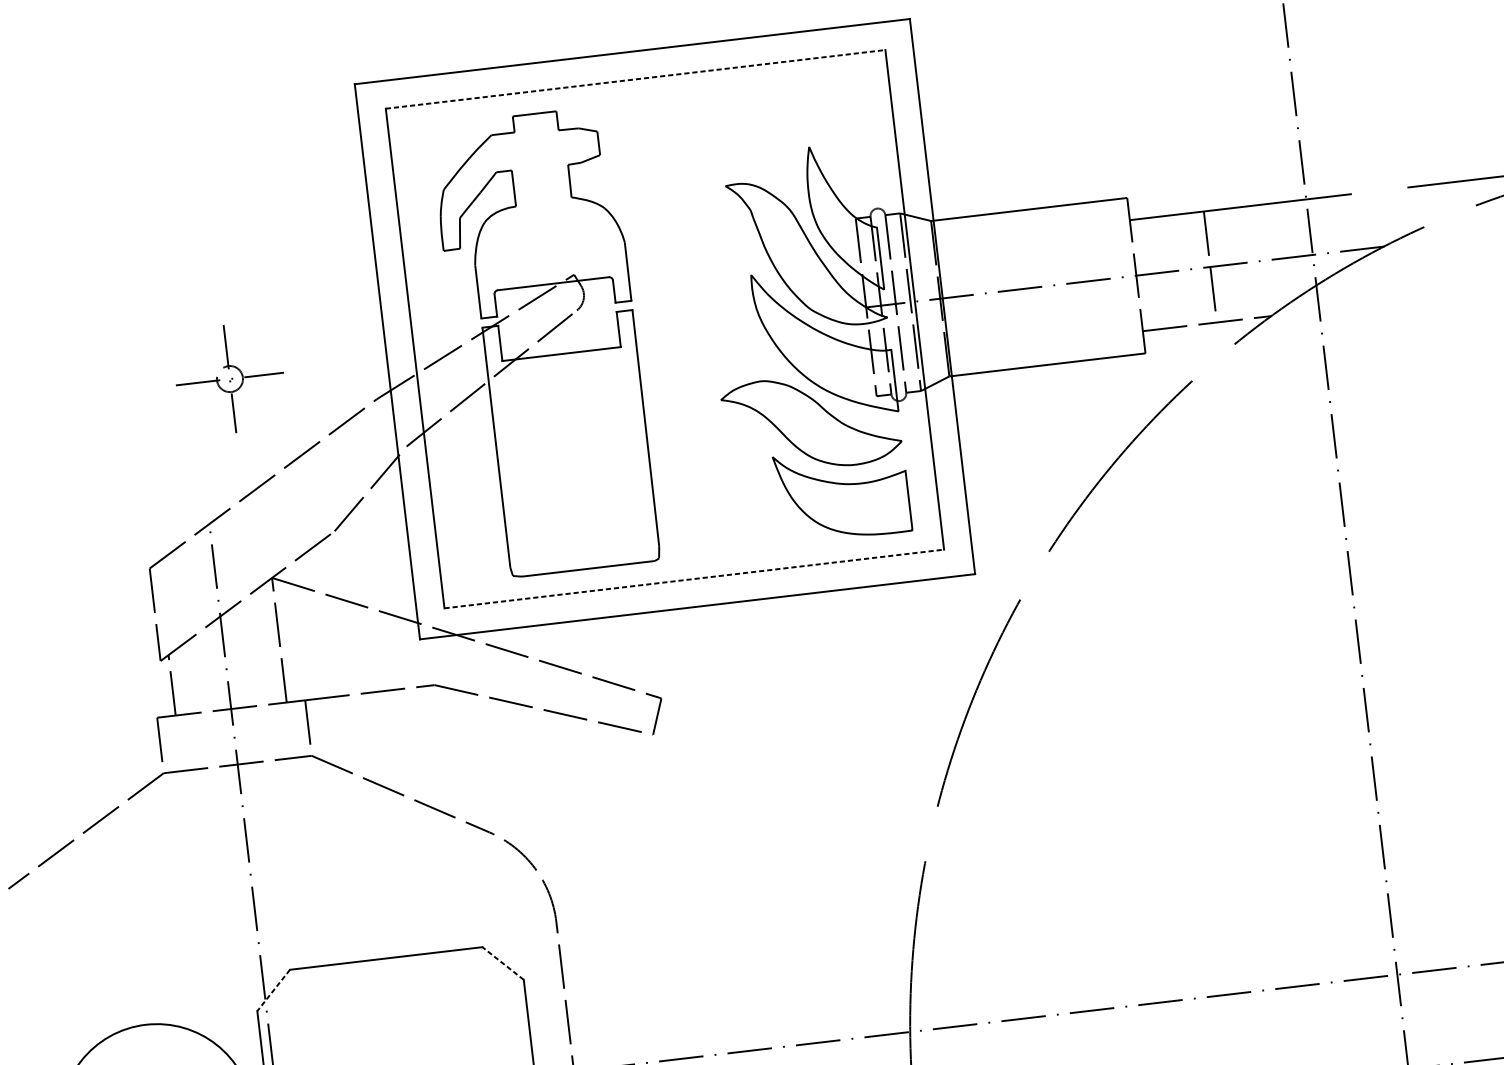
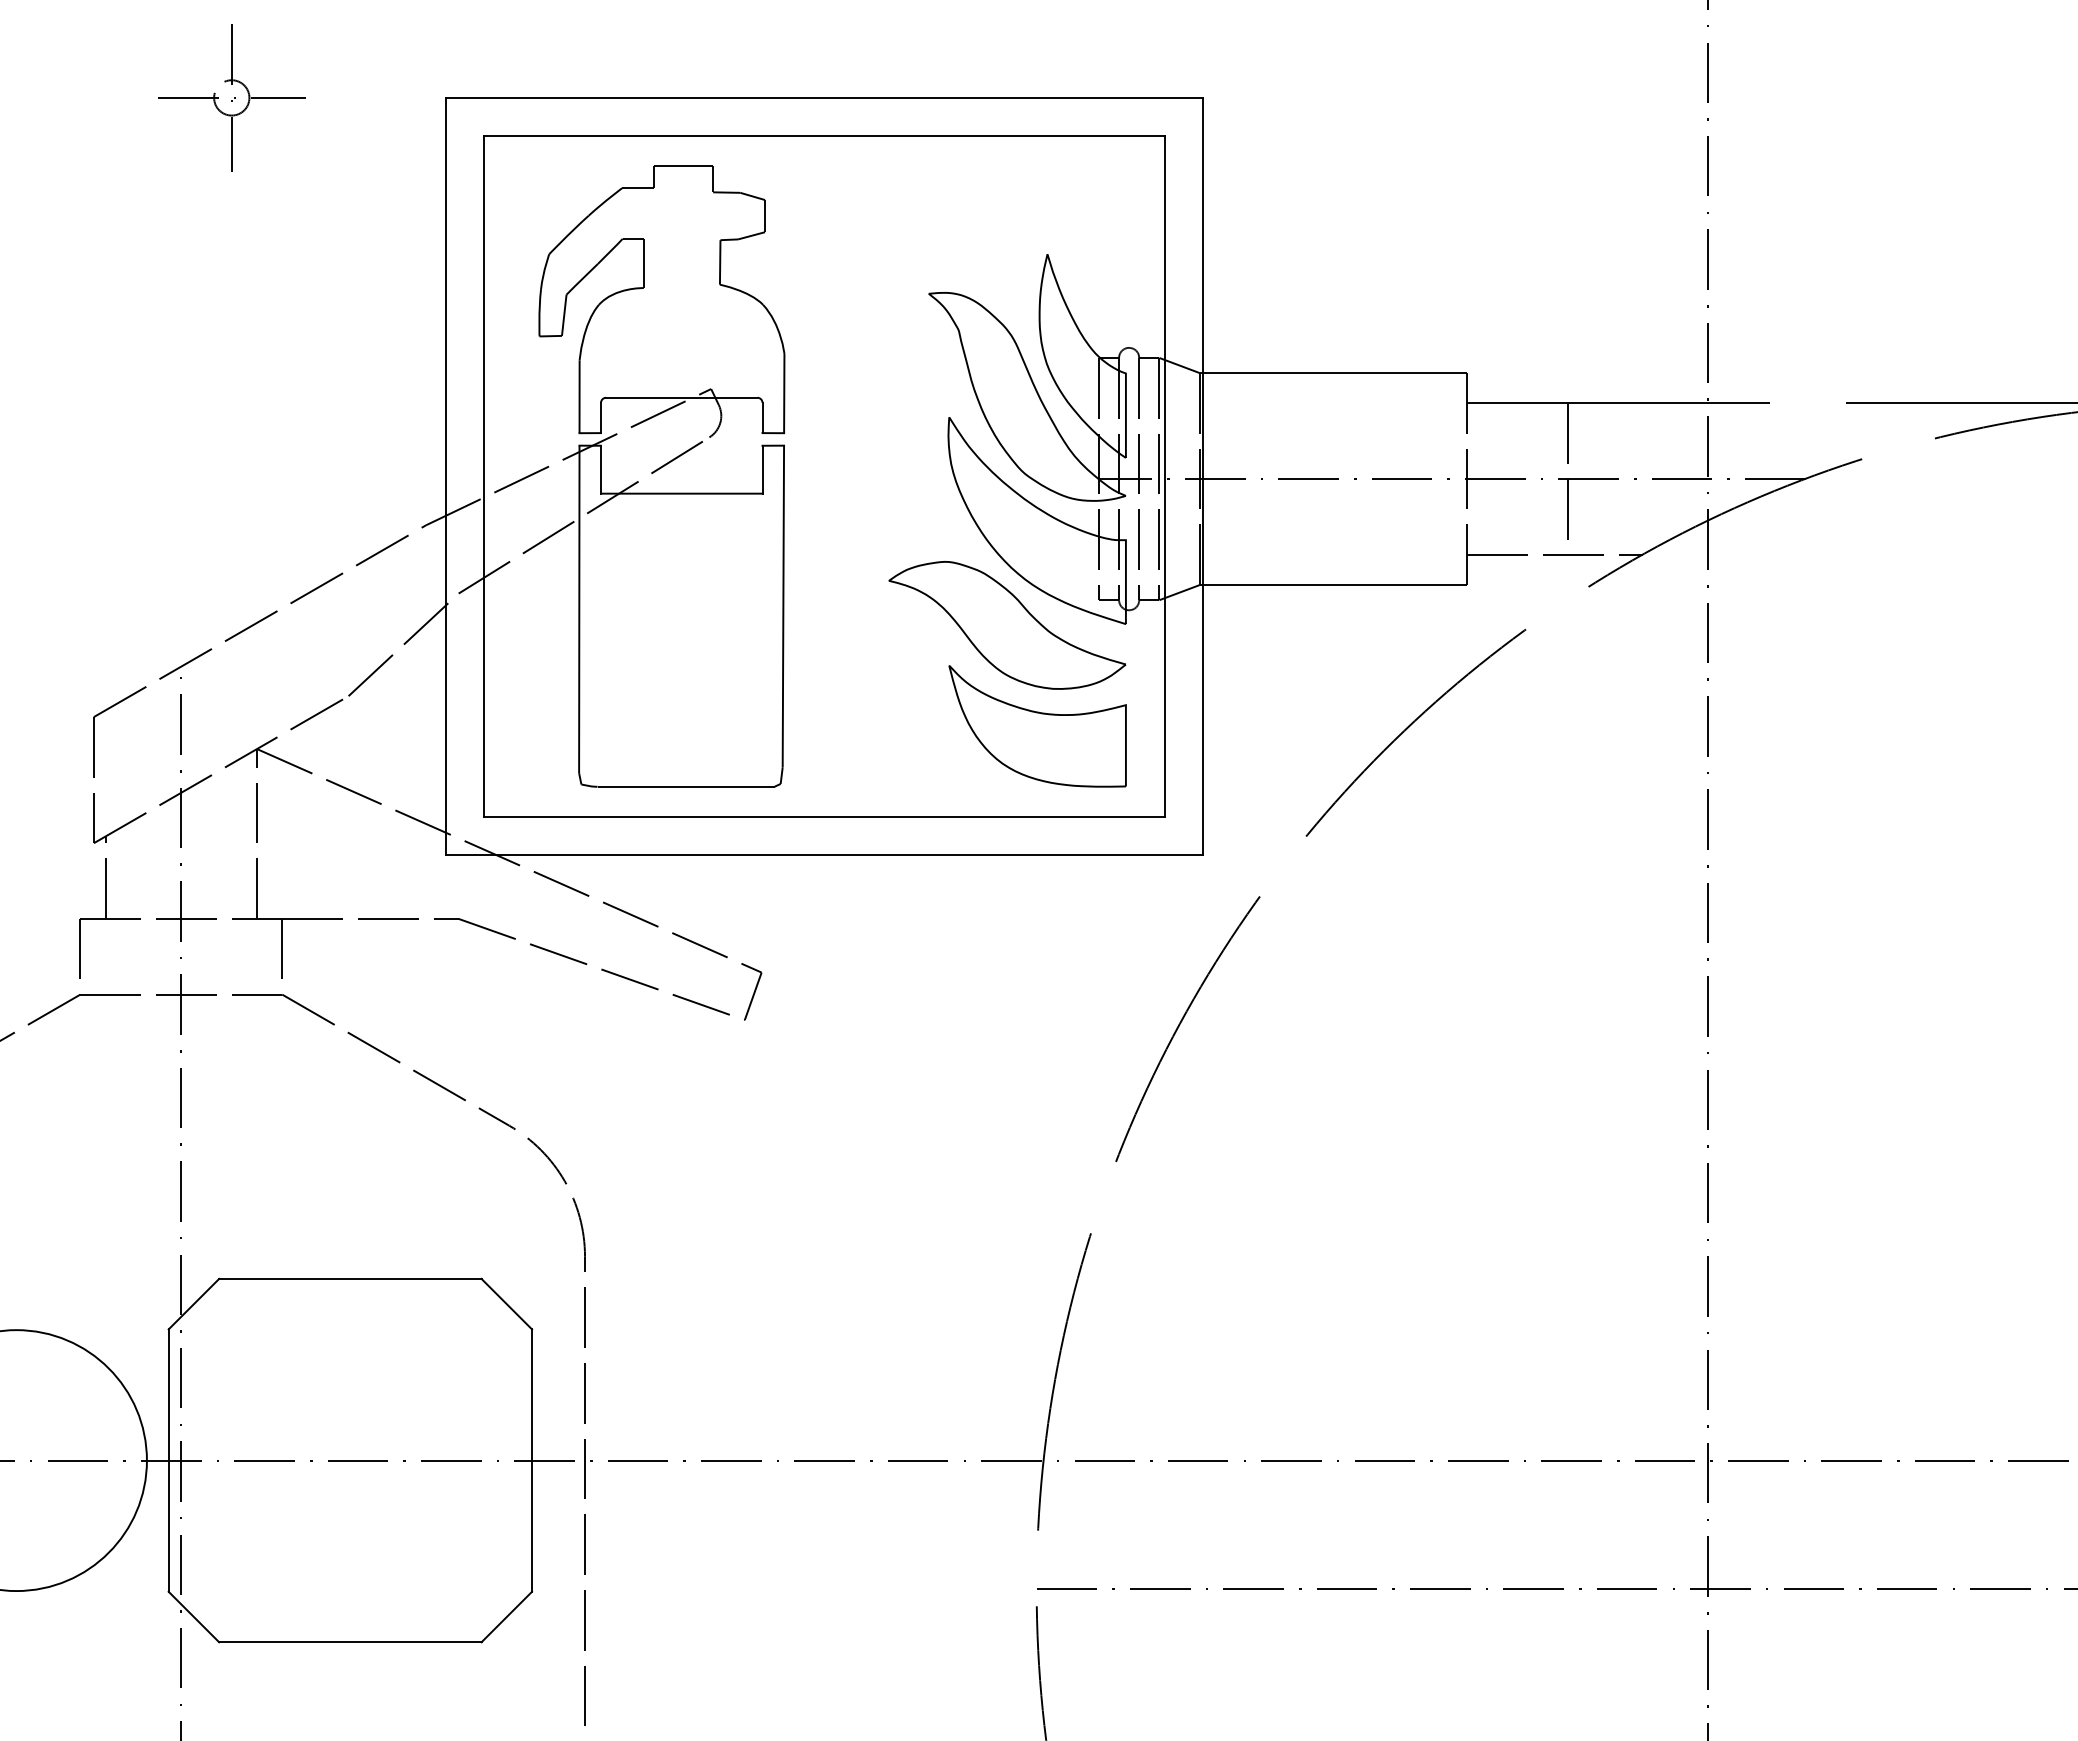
line: (635, 79) -> (824, 135), dashed -> solid
part: (229, 378) -> (231, 97), moved
line: (694, 579) -> (824, 817), dashed -> solid
line: (502, 963) -> (506, 1304), dashed -> solid
line: (273, 990) -> (193, 1304), dashed -> solid

